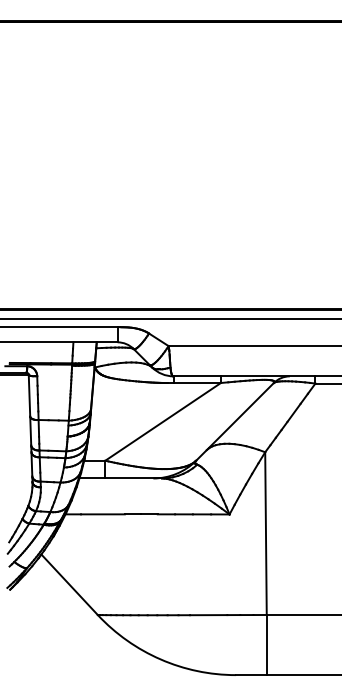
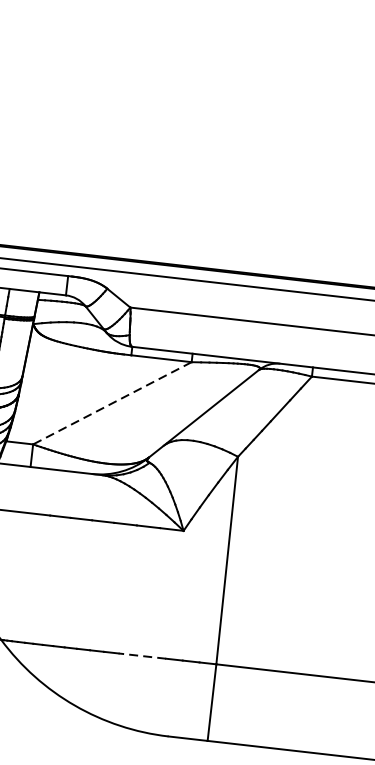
line: (163, 421) -> (112, 402), solid -> dashed
line: (208, 615) -> (142, 656), solid -> dashed

